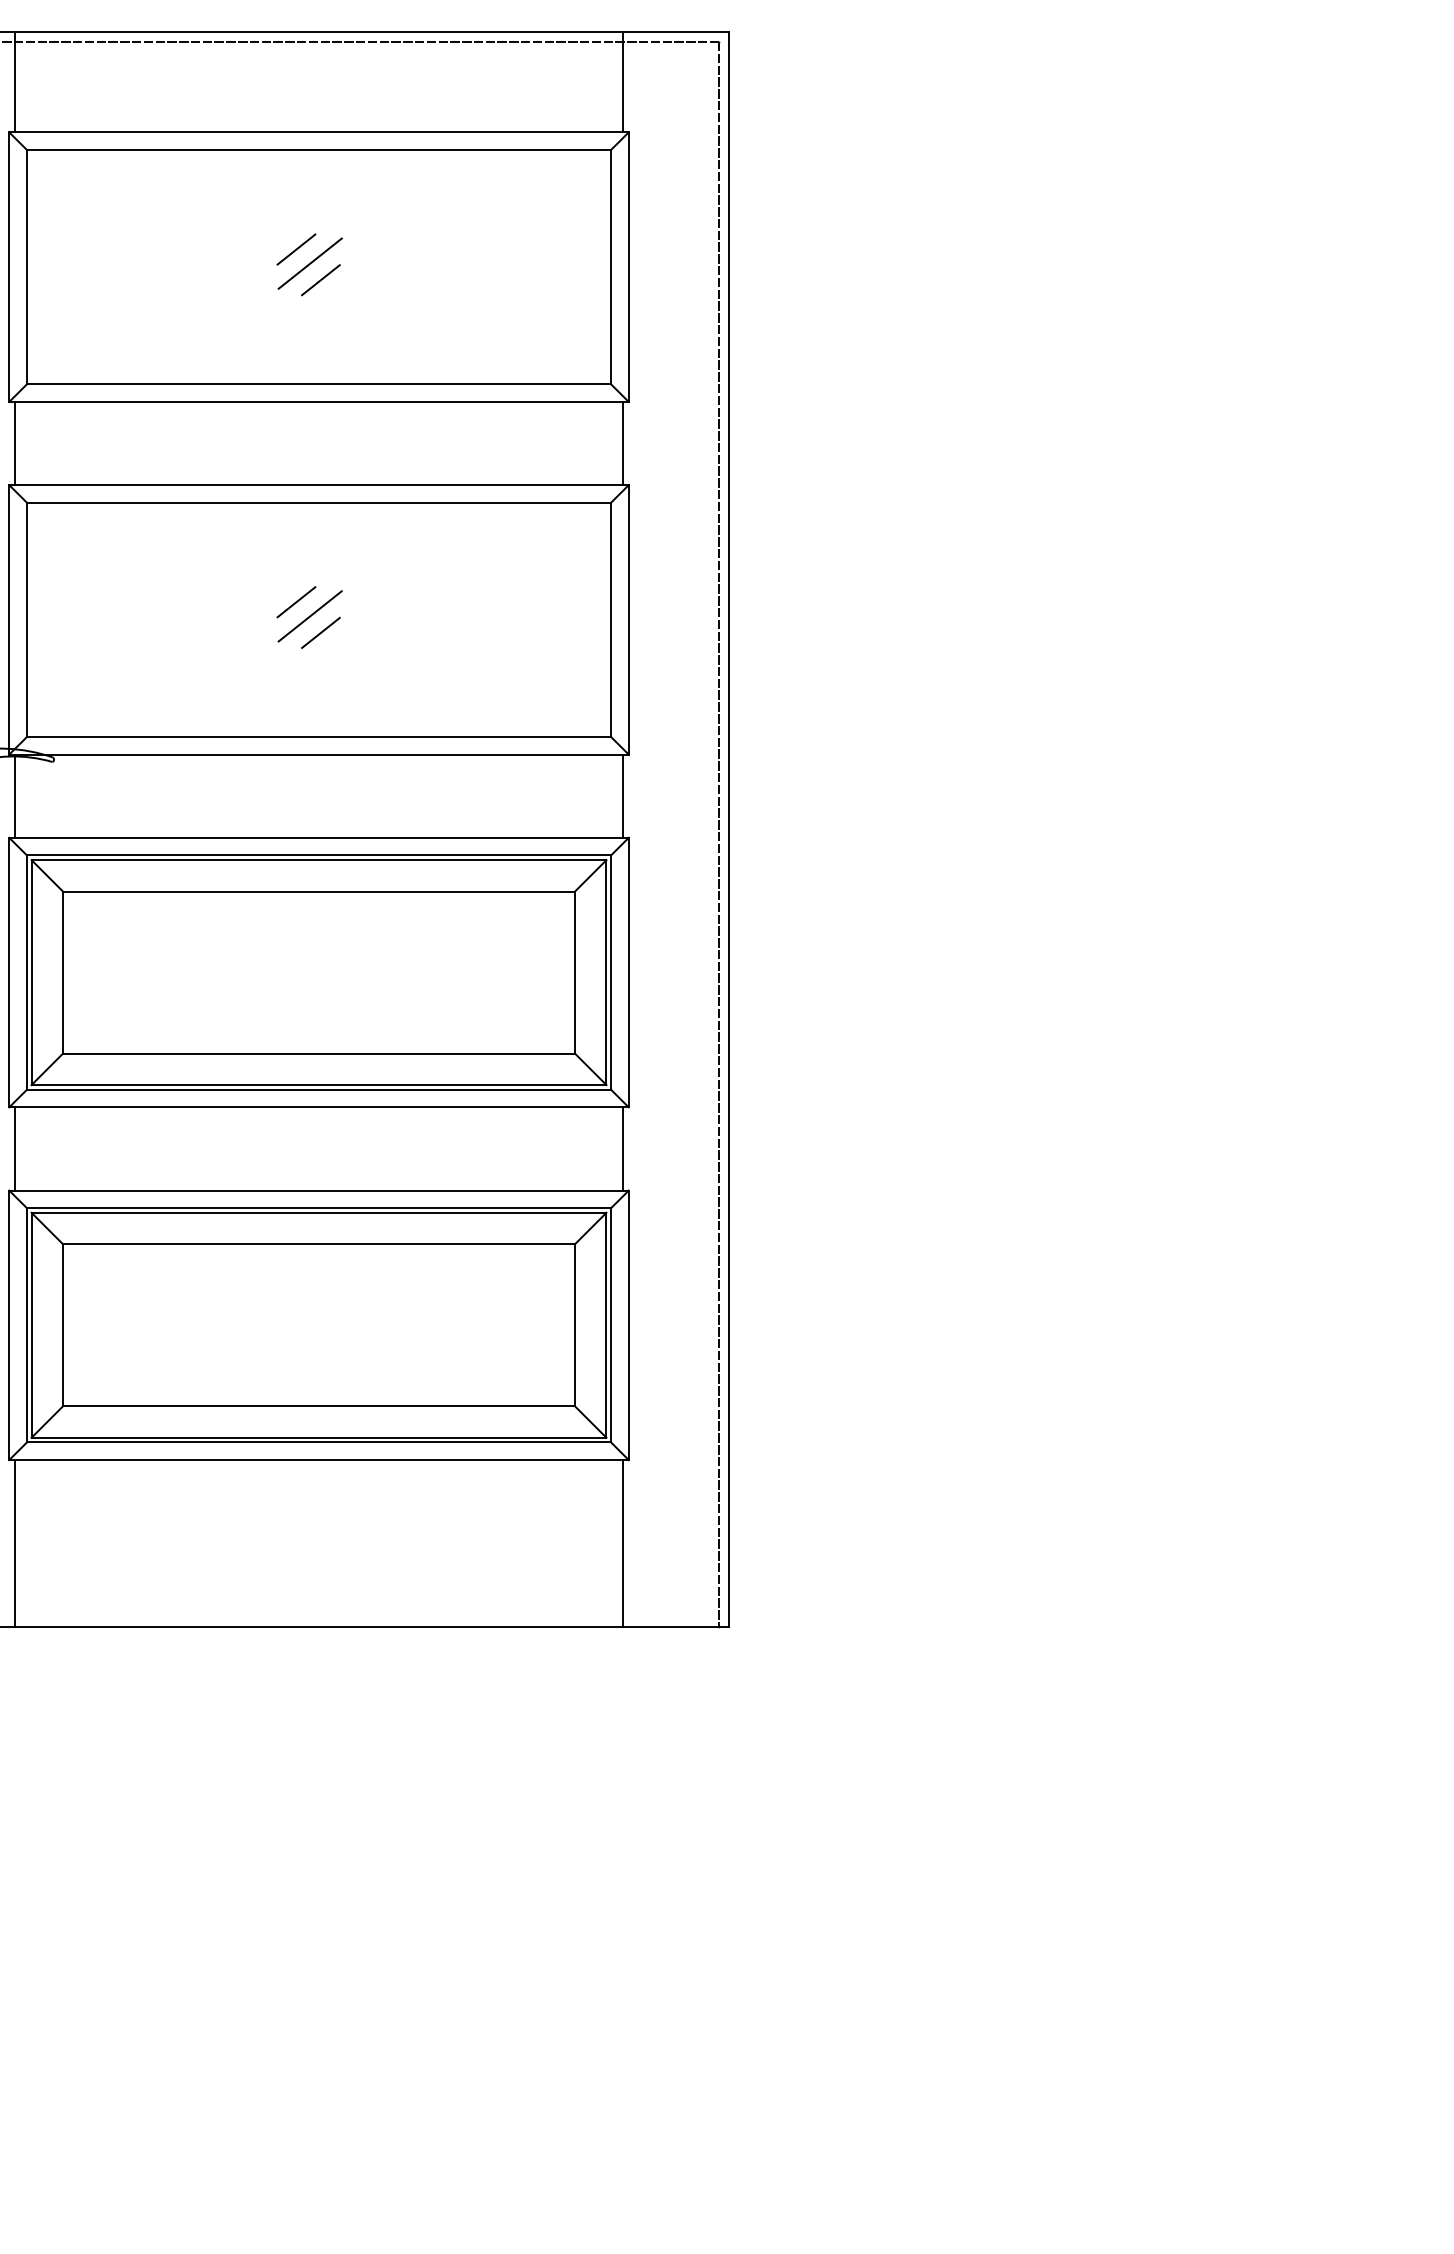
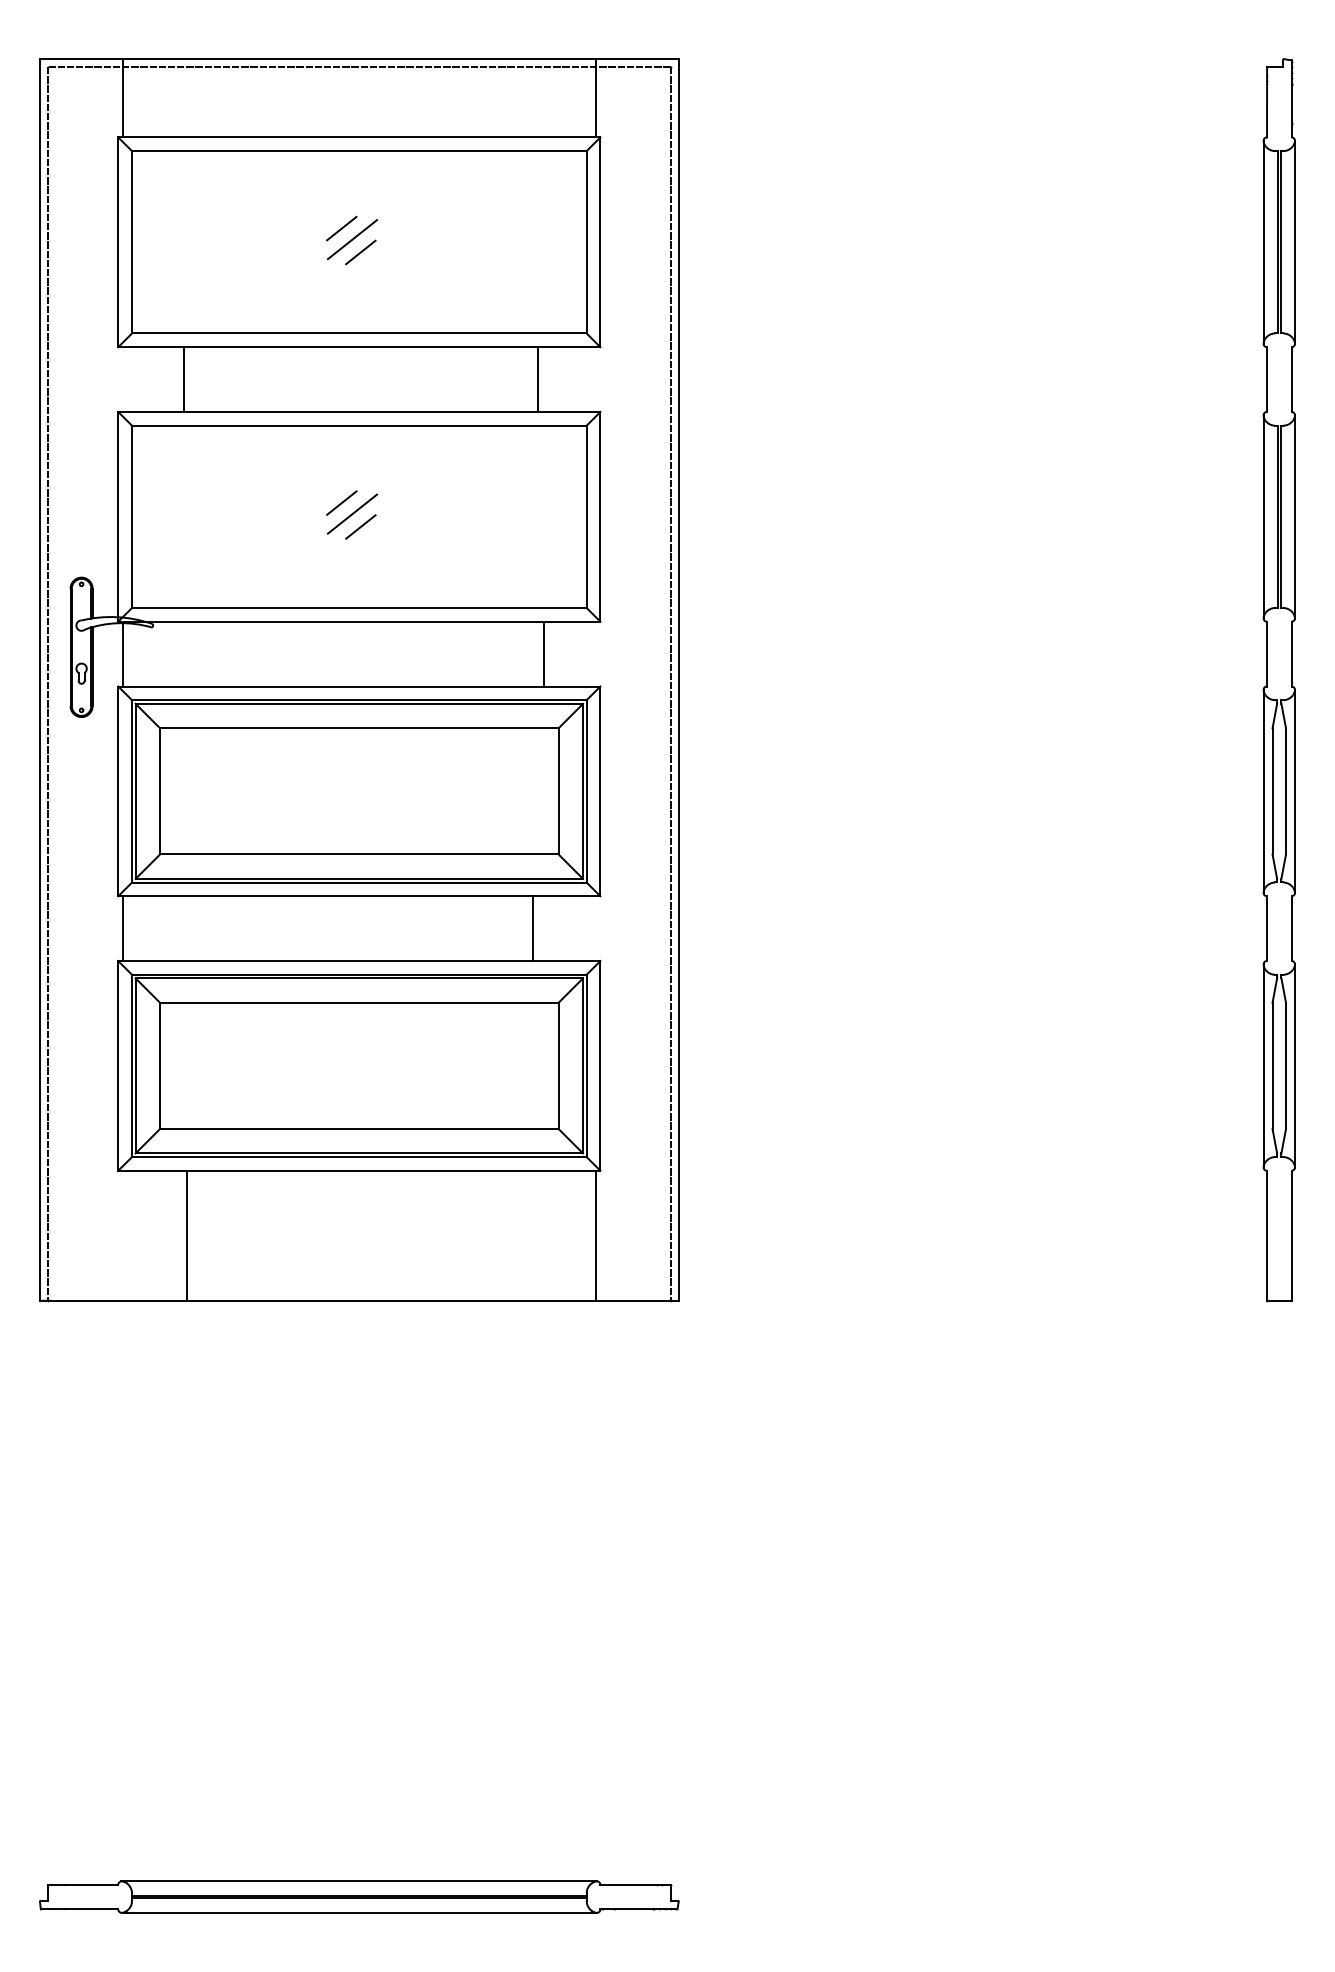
line: (14, 443) -> (183, 379), moved
line: (623, 443) -> (538, 379), moved
line: (623, 795) -> (544, 653), moved
line: (623, 1148) -> (533, 928), moved
line: (14, 1543) -> (186, 1235), moved

